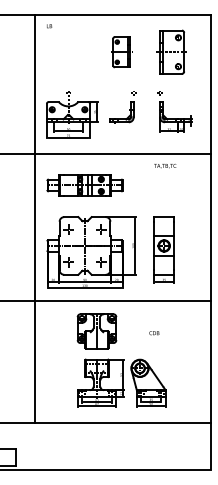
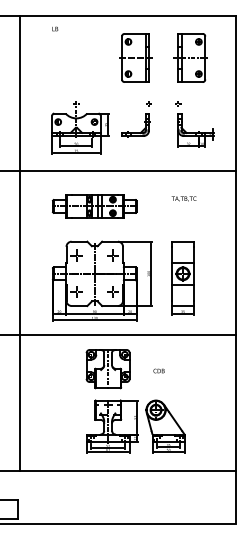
part: (121, 51) -> (135, 57), size x1.43
text: (164, 165) -> (183, 198), moved
line: (35, 218) -> (20, 243), moved
text: (153, 332) -> (158, 370), moved

